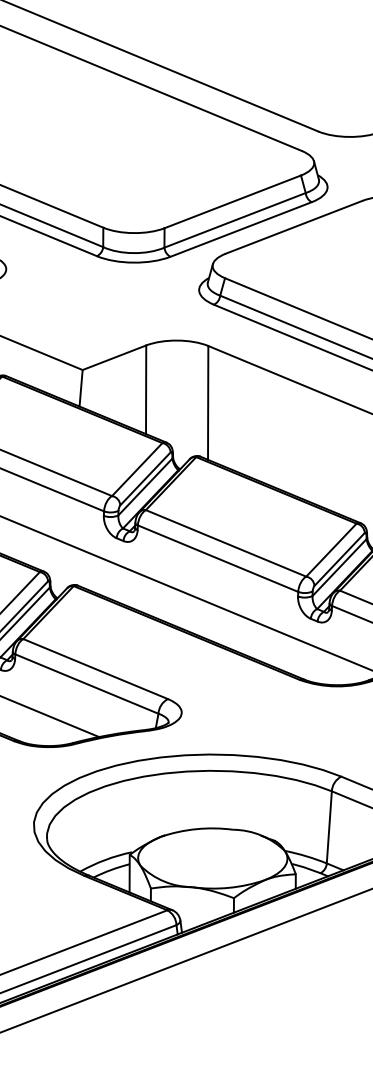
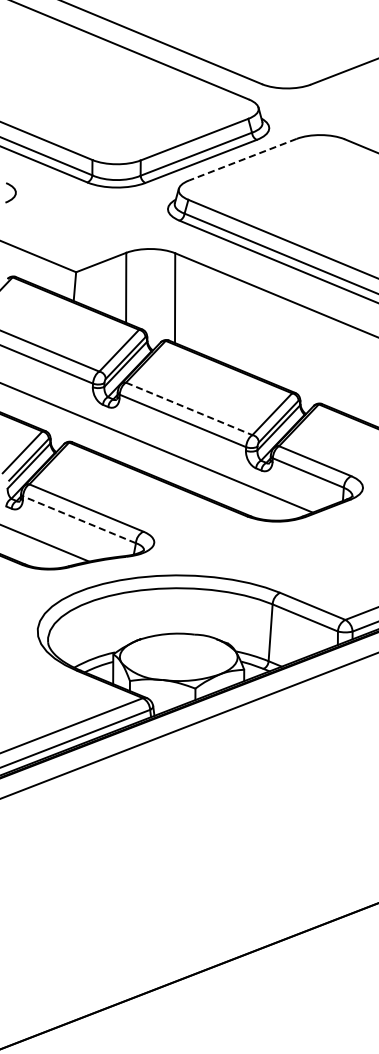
line: (293, 227) -> (242, 159), solid -> dashed
line: (226, 544) -> (189, 409), solid -> dashed
line: (86, 683) -> (79, 519), solid -> dashed

